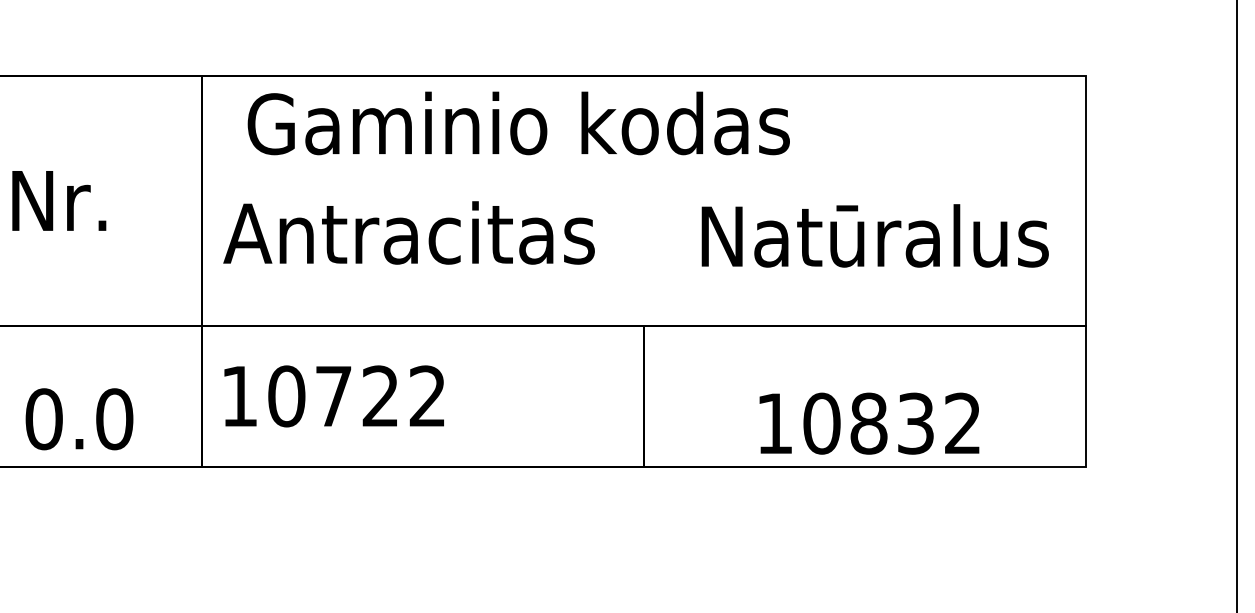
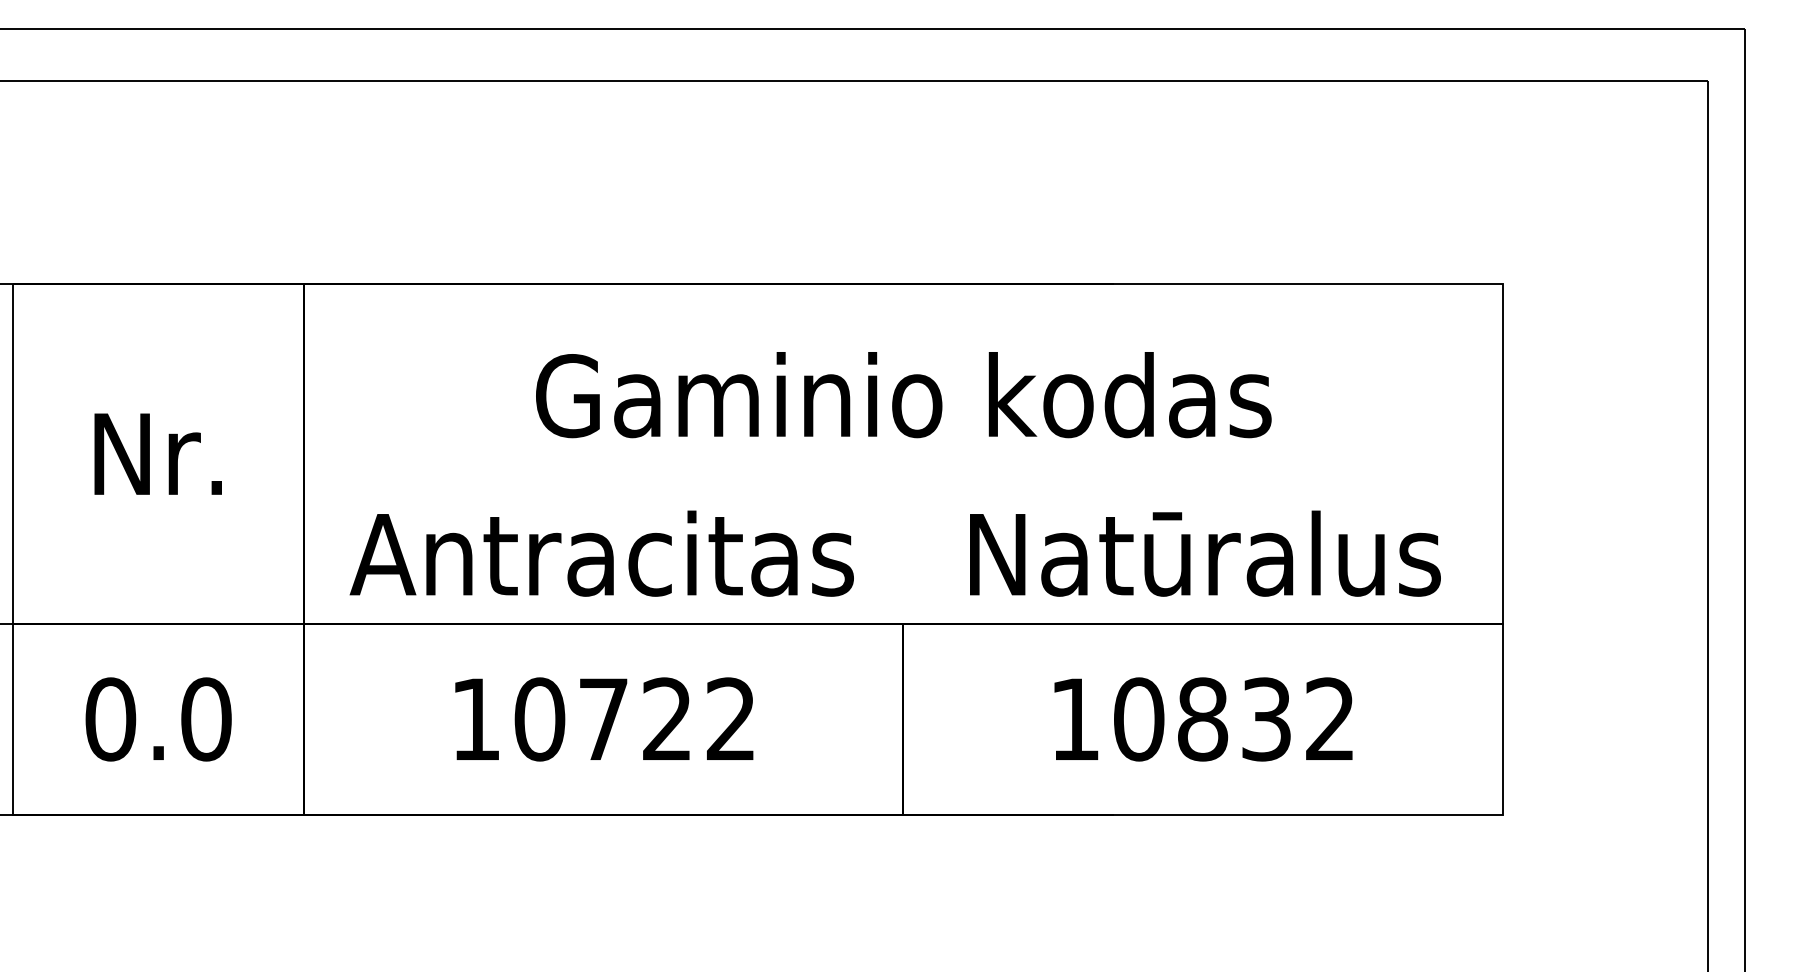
text: (518, 123) -> (903, 395), moved
text: (58, 200) -> (157, 453), moved
text: (408, 232) -> (601, 553), moved
text: (875, 235) -> (1205, 553), moved
text: (334, 396) -> (604, 719), moved
text: (79, 419) -> (158, 719), moved
text: (869, 423) -> (1203, 719), moved

